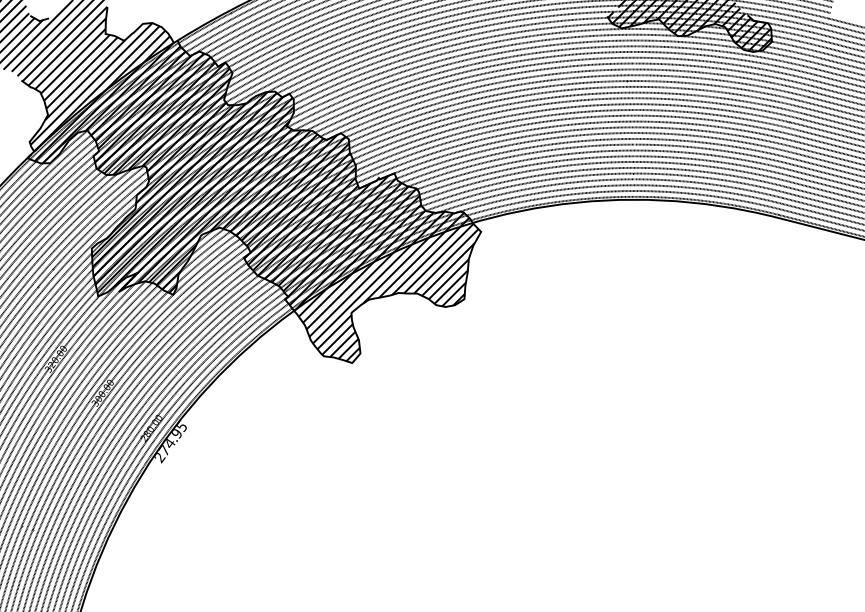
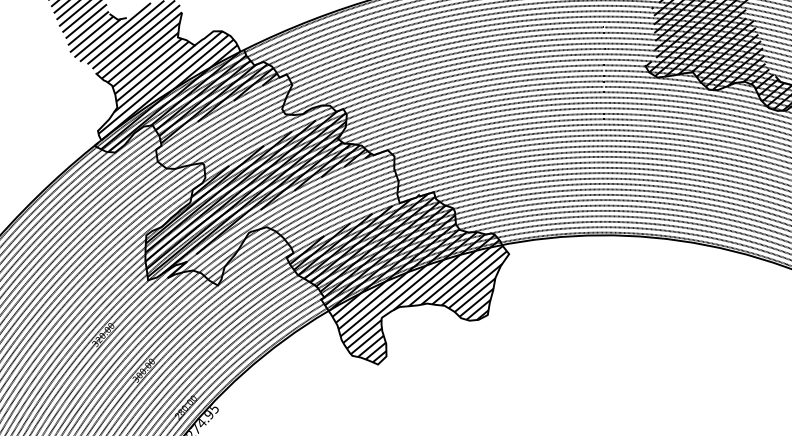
hatch: (185, 121) -> (244, 125), removed
hatch: (239, 213) -> (286, 215), removed

